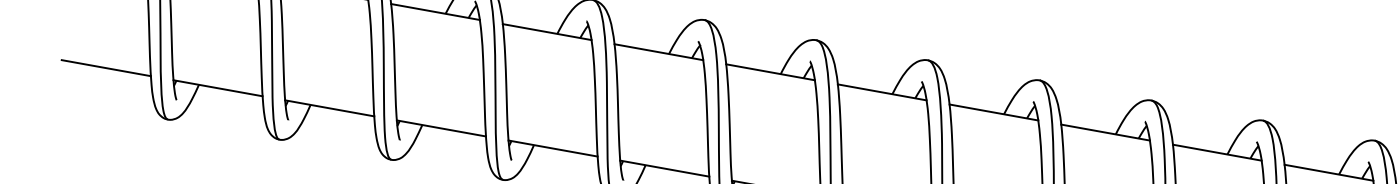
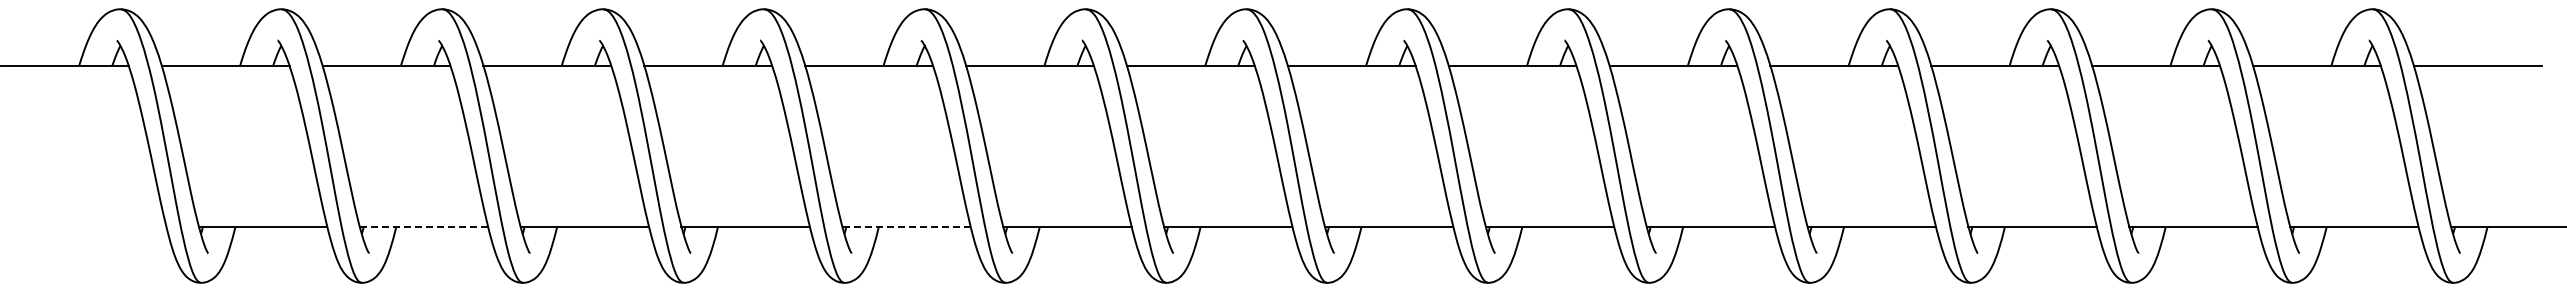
line: (105, 68) -> (101, 226), removed
line: (329, 108) -> (423, 226), solid -> dashed
line: (664, 168) -> (905, 226), solid -> dashed

